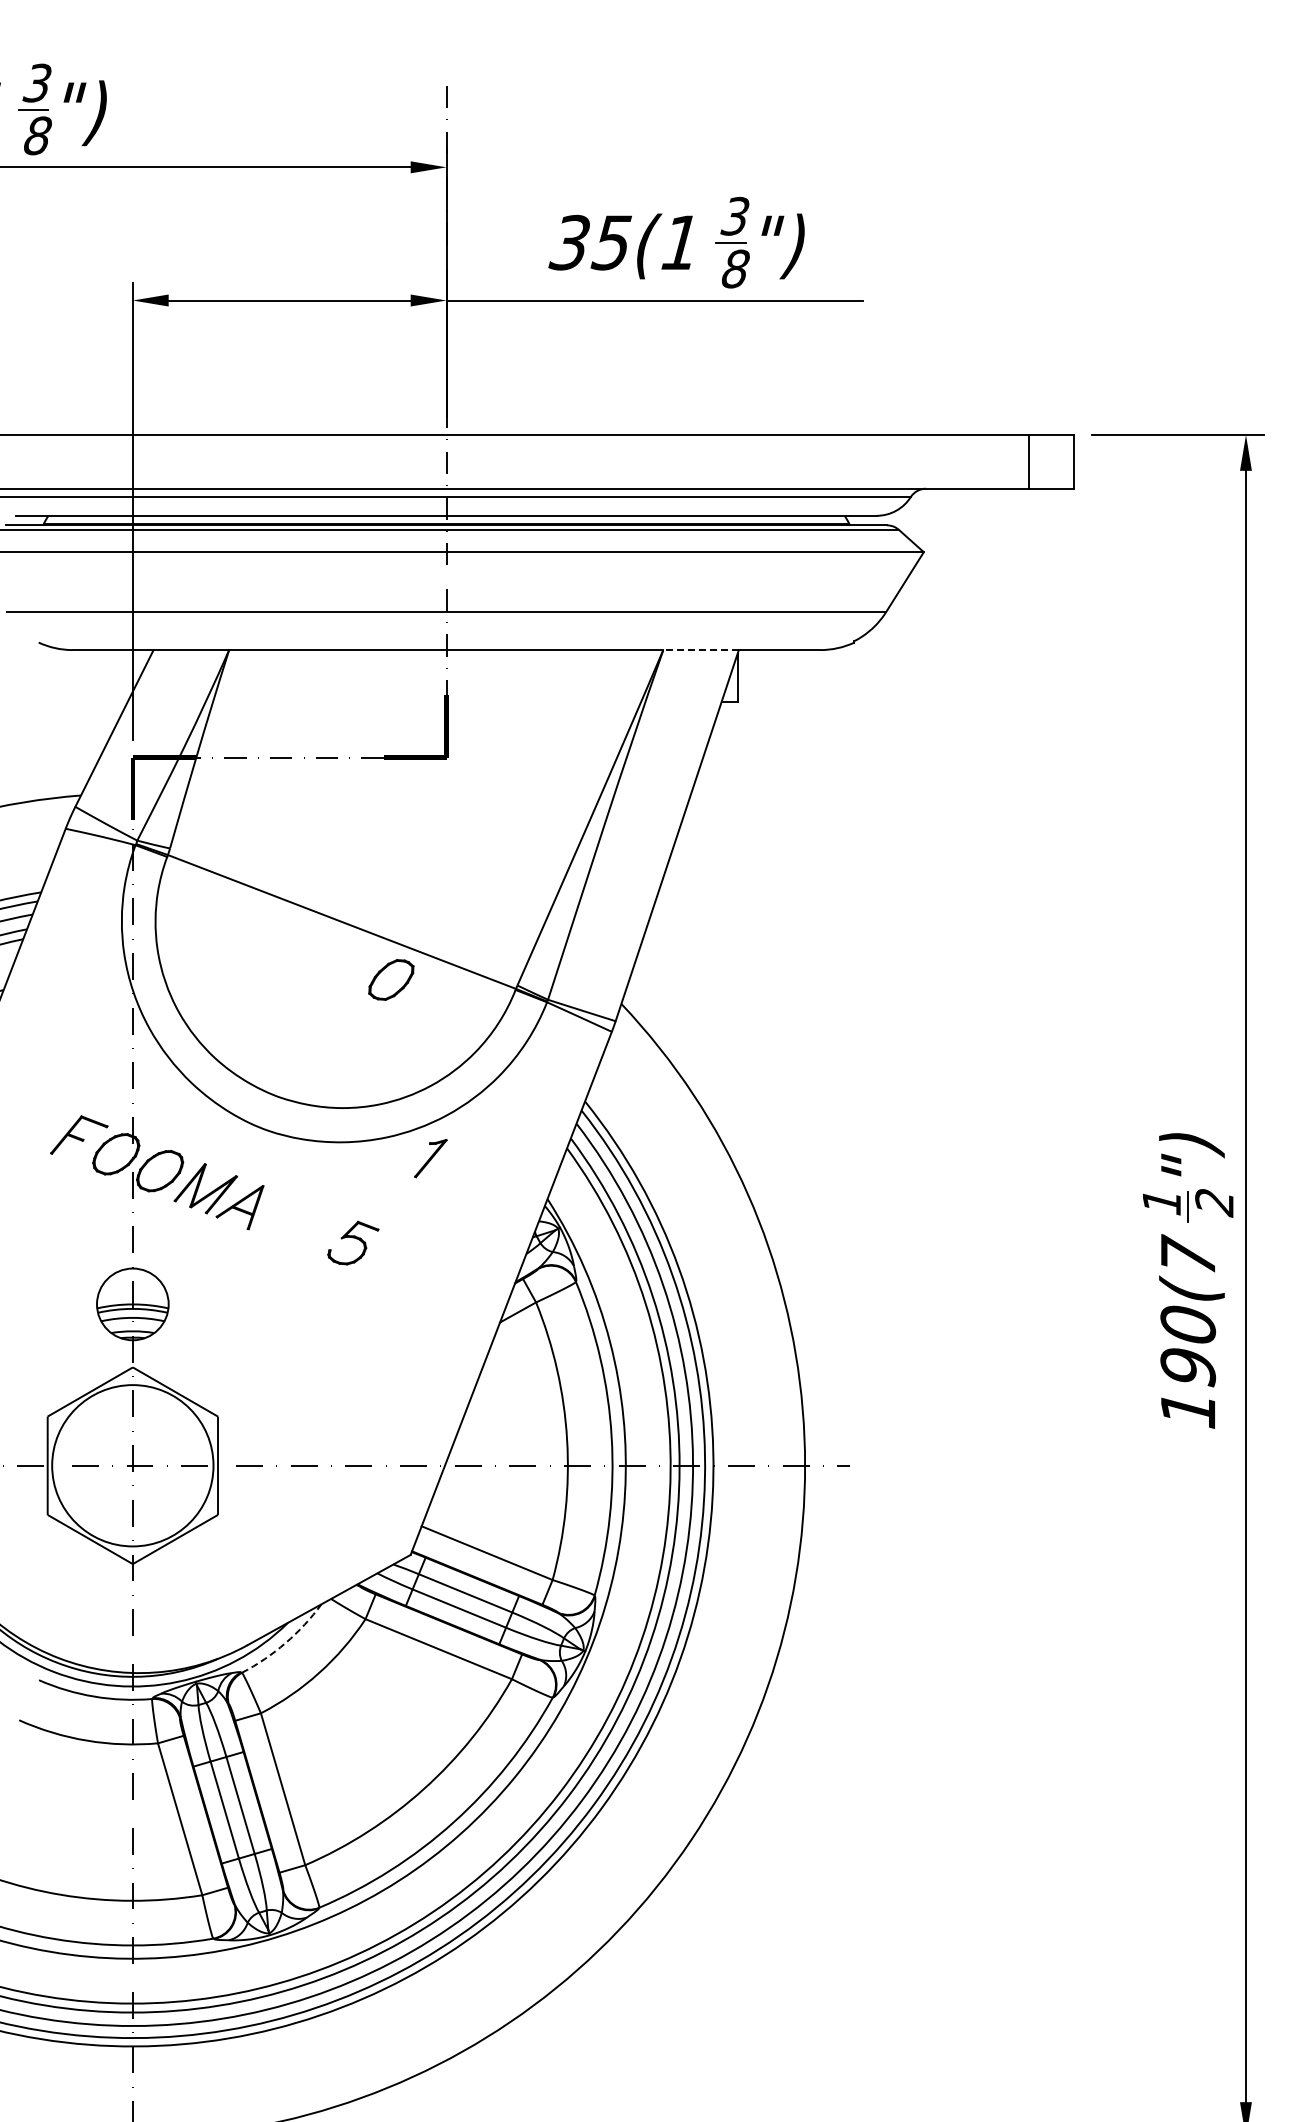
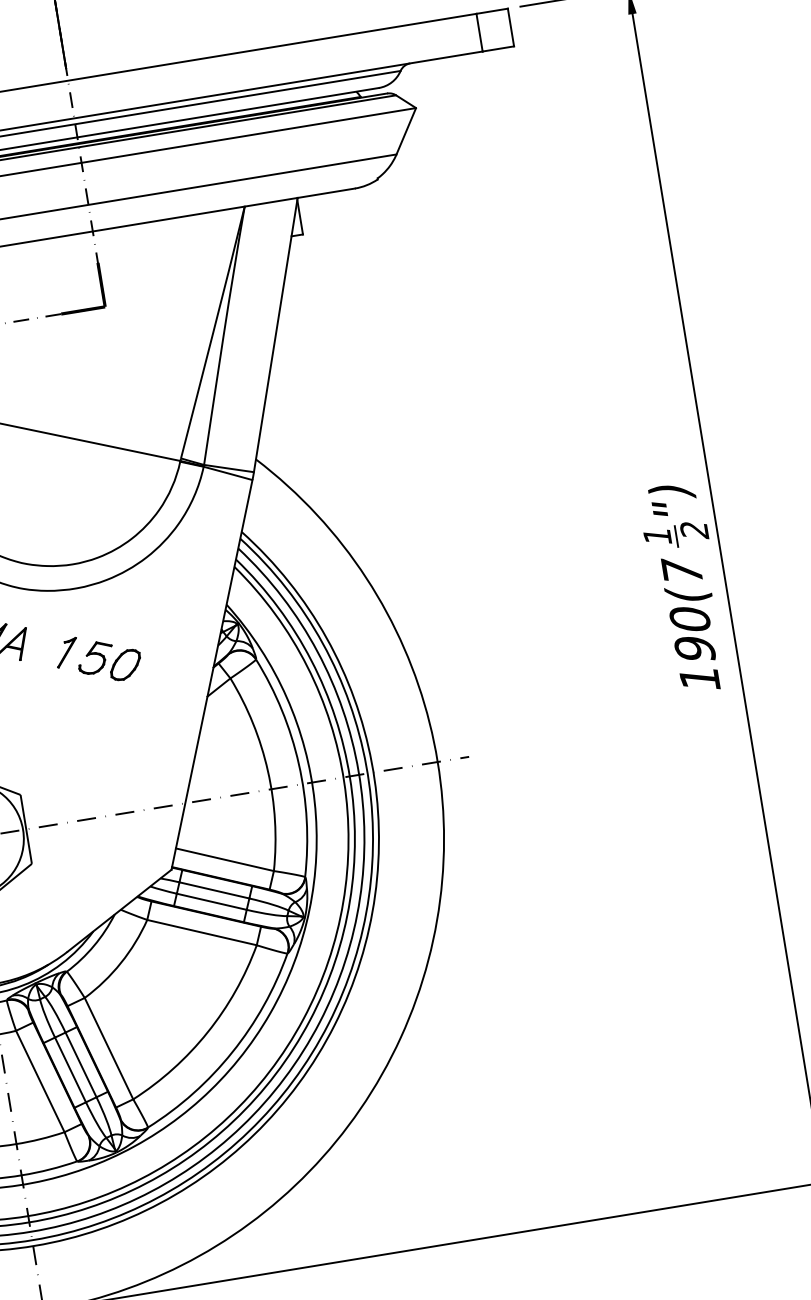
line: (701, 650) -> (271, 202), dashed -> solid
part: (391, 979) -> (125, 664), moved
part: (430, 1158) -> (66, 652), moved
arc: (285, 1643) -> (93, 946), dashed -> solid

